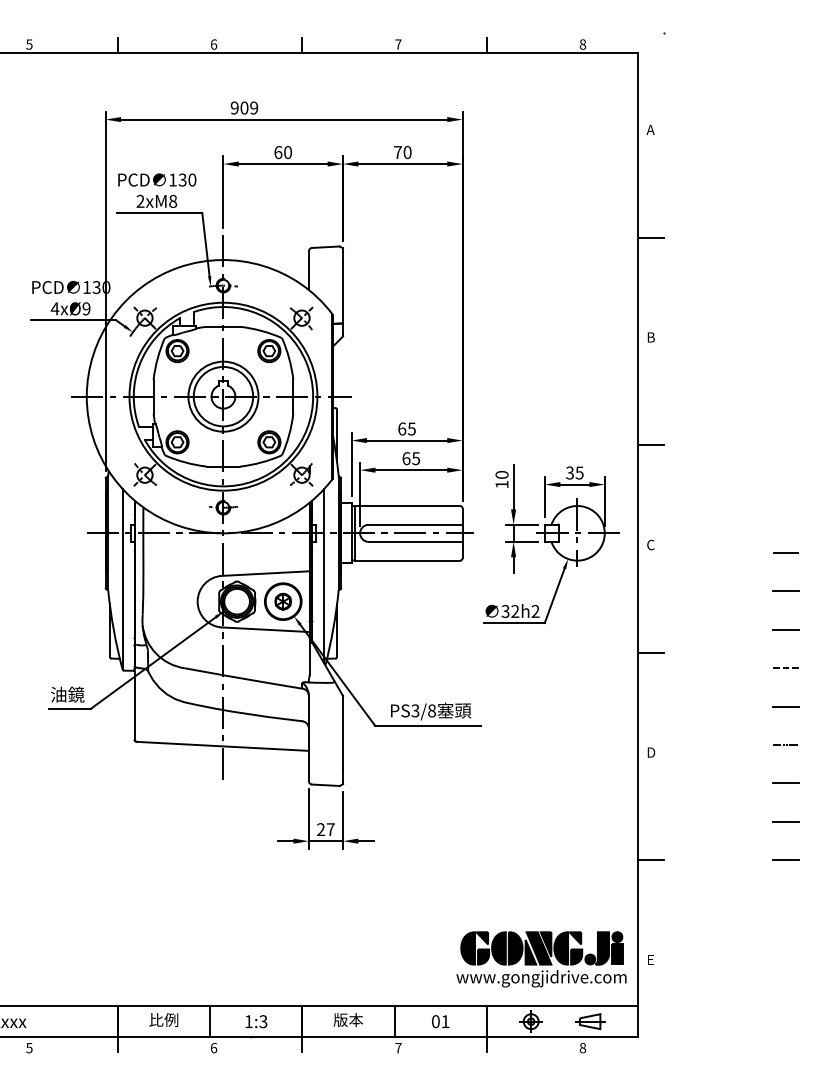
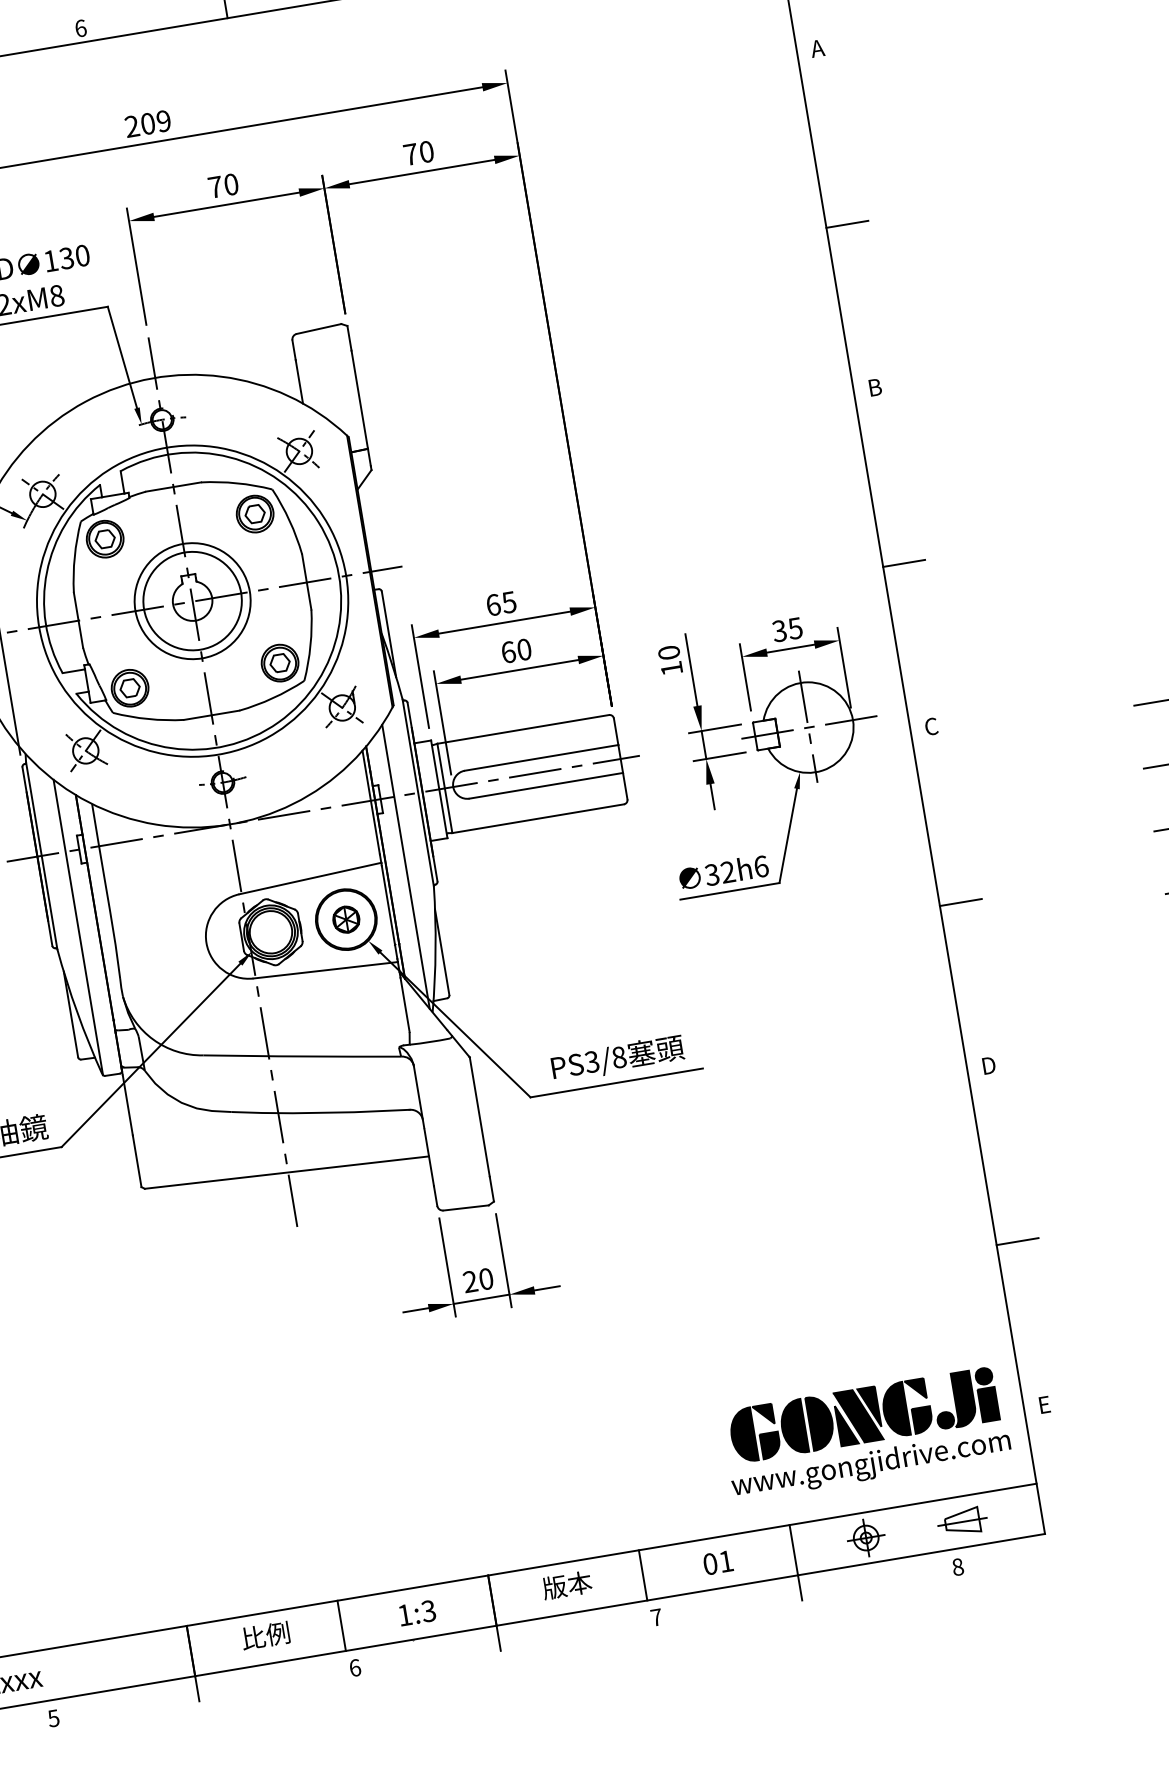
text: (234, 108) -> (131, 127), 909 -> 209
text: (278, 152) -> (215, 187), 60 -> 70
text: (416, 458) -> (524, 649), 65 -> 60
text: (535, 610) -> (760, 865), 32h2 -> 32h6
text: (330, 829) -> (485, 1278), 27 -> 20

